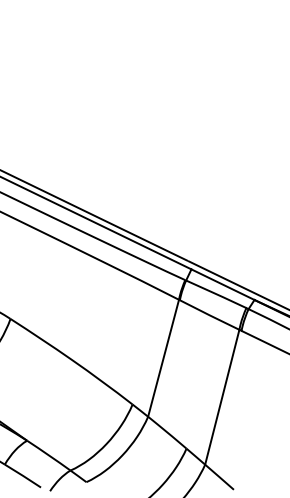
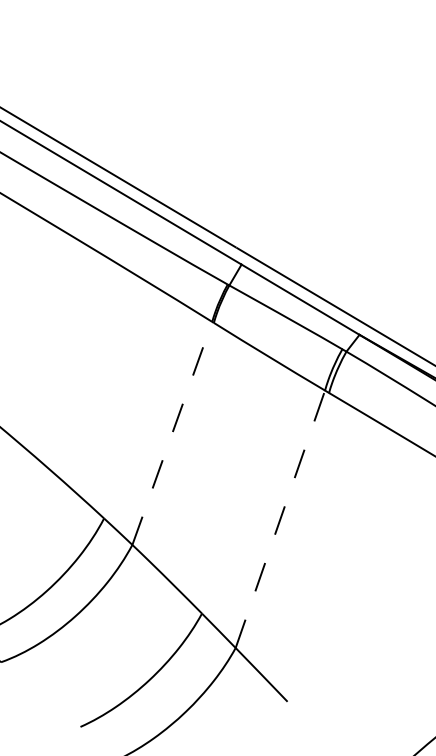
line: (163, 357) -> (172, 431), solid -> dashed
line: (222, 397) -> (280, 519), solid -> dashed

